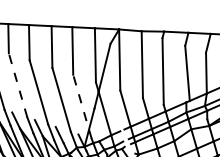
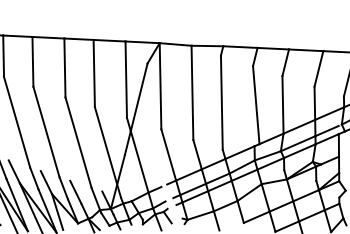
line: (17, 84) -> (16, 121), dashed -> solid
line: (82, 106) -> (107, 151), dashed -> solid

